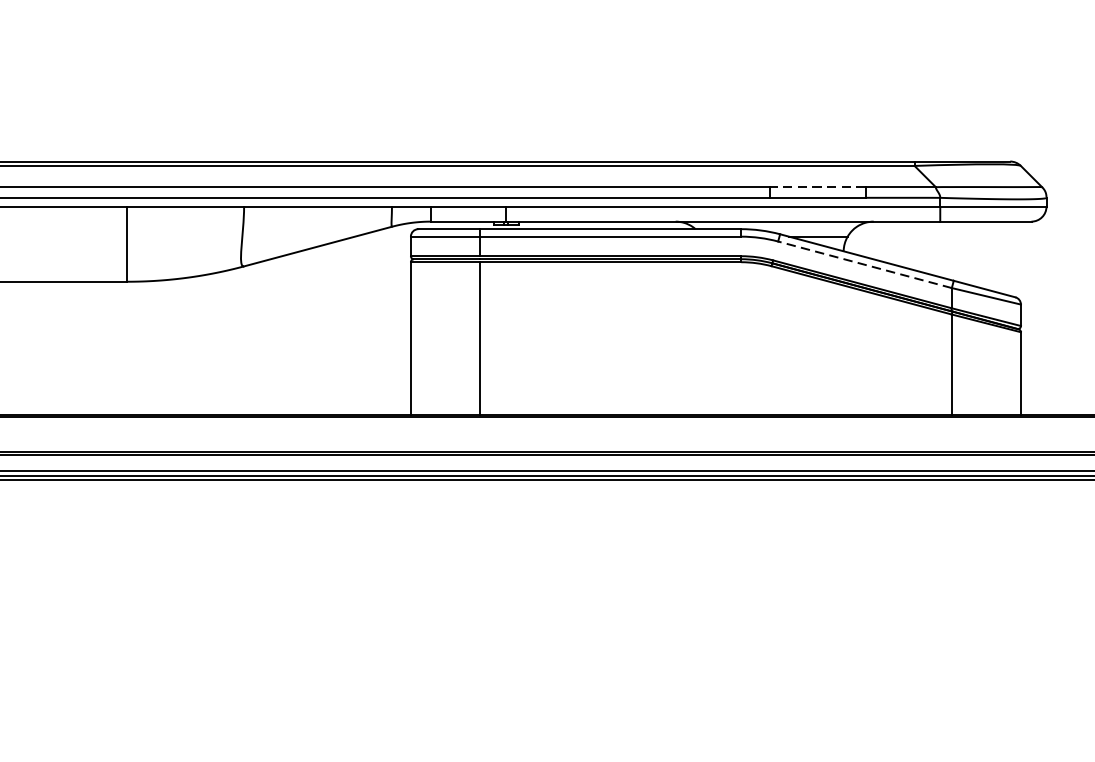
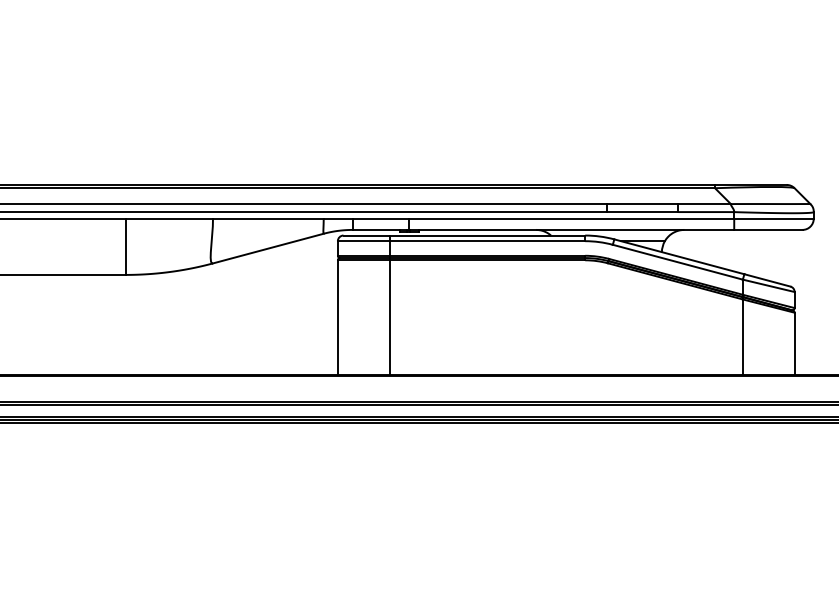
line: (817, 187) -> (642, 204), dashed -> solid
line: (864, 265) -> (677, 262), dashed -> solid

